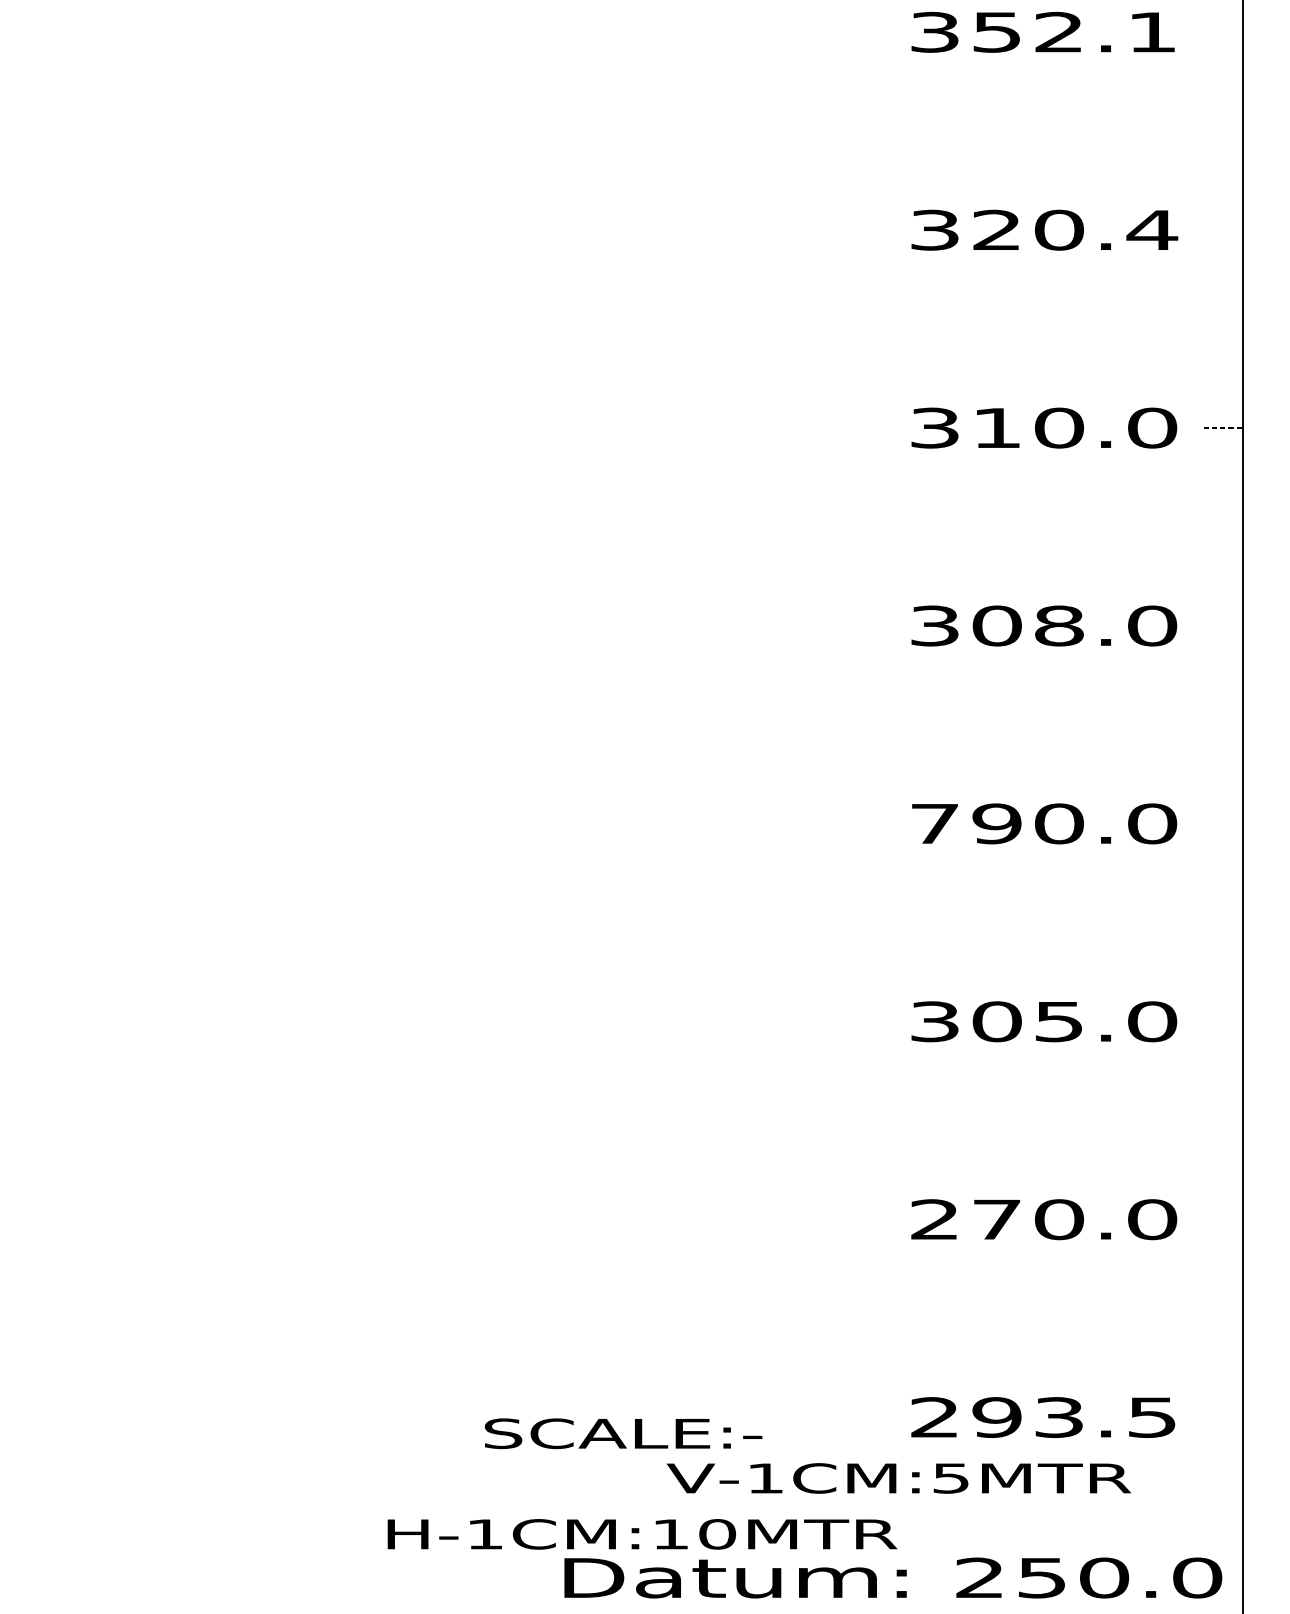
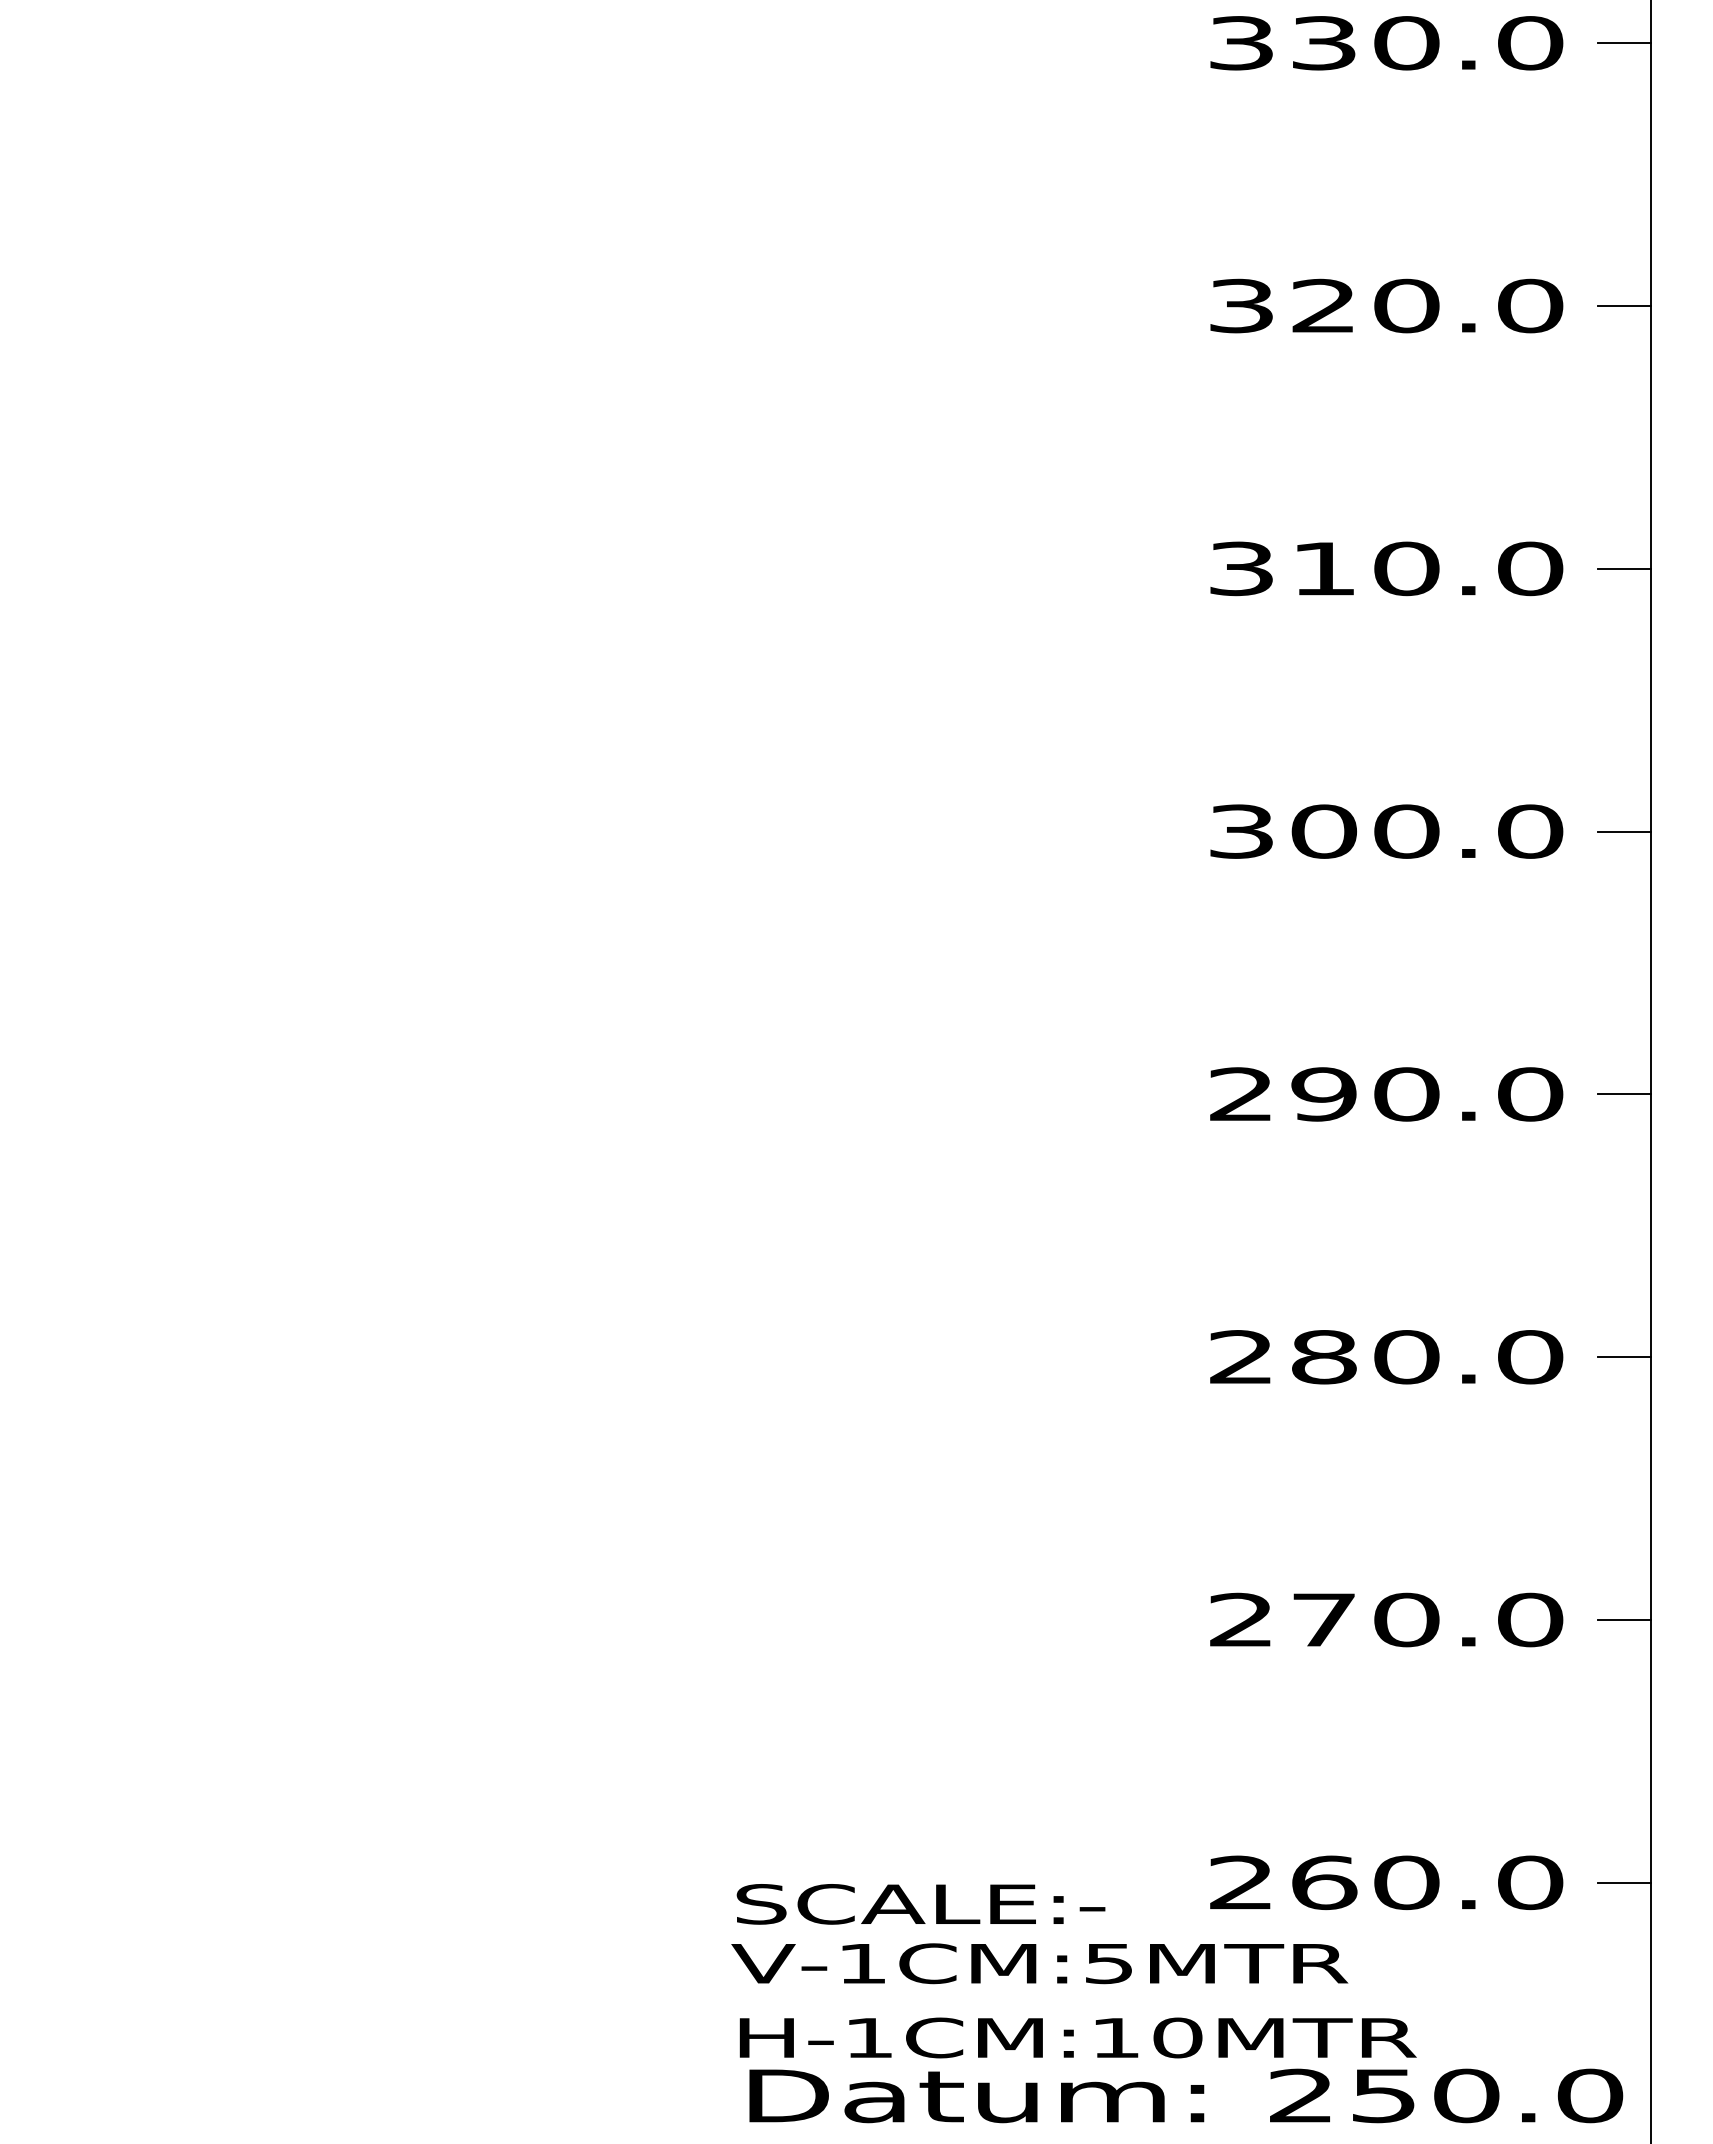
text: (1075, 32) -> (1428, 43), 352.1 -> 330.0
line: (1223, 32) -> (1624, 43), added
text: (1151, 229) -> (1529, 305), 320.4 -> 320.0
line: (1223, 230) -> (1624, 306), added
line: (1223, 427) -> (1624, 568), dashed -> solid
text: (1059, 625) -> (1406, 831), 308.0 -> 300.0
line: (1223, 625) -> (1624, 831), added
text: (934, 823) -> (1241, 1093), 790.0 -> 290.0
line: (1223, 823) -> (1624, 1094), added
text: (997, 1021) -> (1324, 1357), 305.0 -> 280.0
line: (1223, 1021) -> (1624, 1357), added
line: (1223, 1220) -> (1624, 1620), added
text: (1074, 1417) -> (1427, 1882), 293.5 -> 260.0
line: (1223, 1417) -> (1624, 1882), added
text: (623, 1433) -> (920, 1904), moved
text: (898, 1478) -> (1039, 1963), moved
text: (641, 1534) -> (1077, 2037), moved

